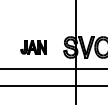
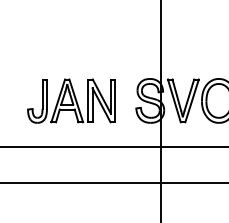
part: (33, 47) -> (71, 100), size x1.67

